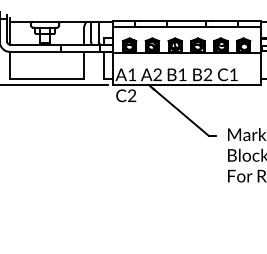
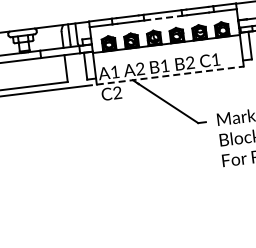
line: (187, 27) -> (164, 18), solid -> dashed
line: (187, 85) -> (171, 75), solid -> dashed

